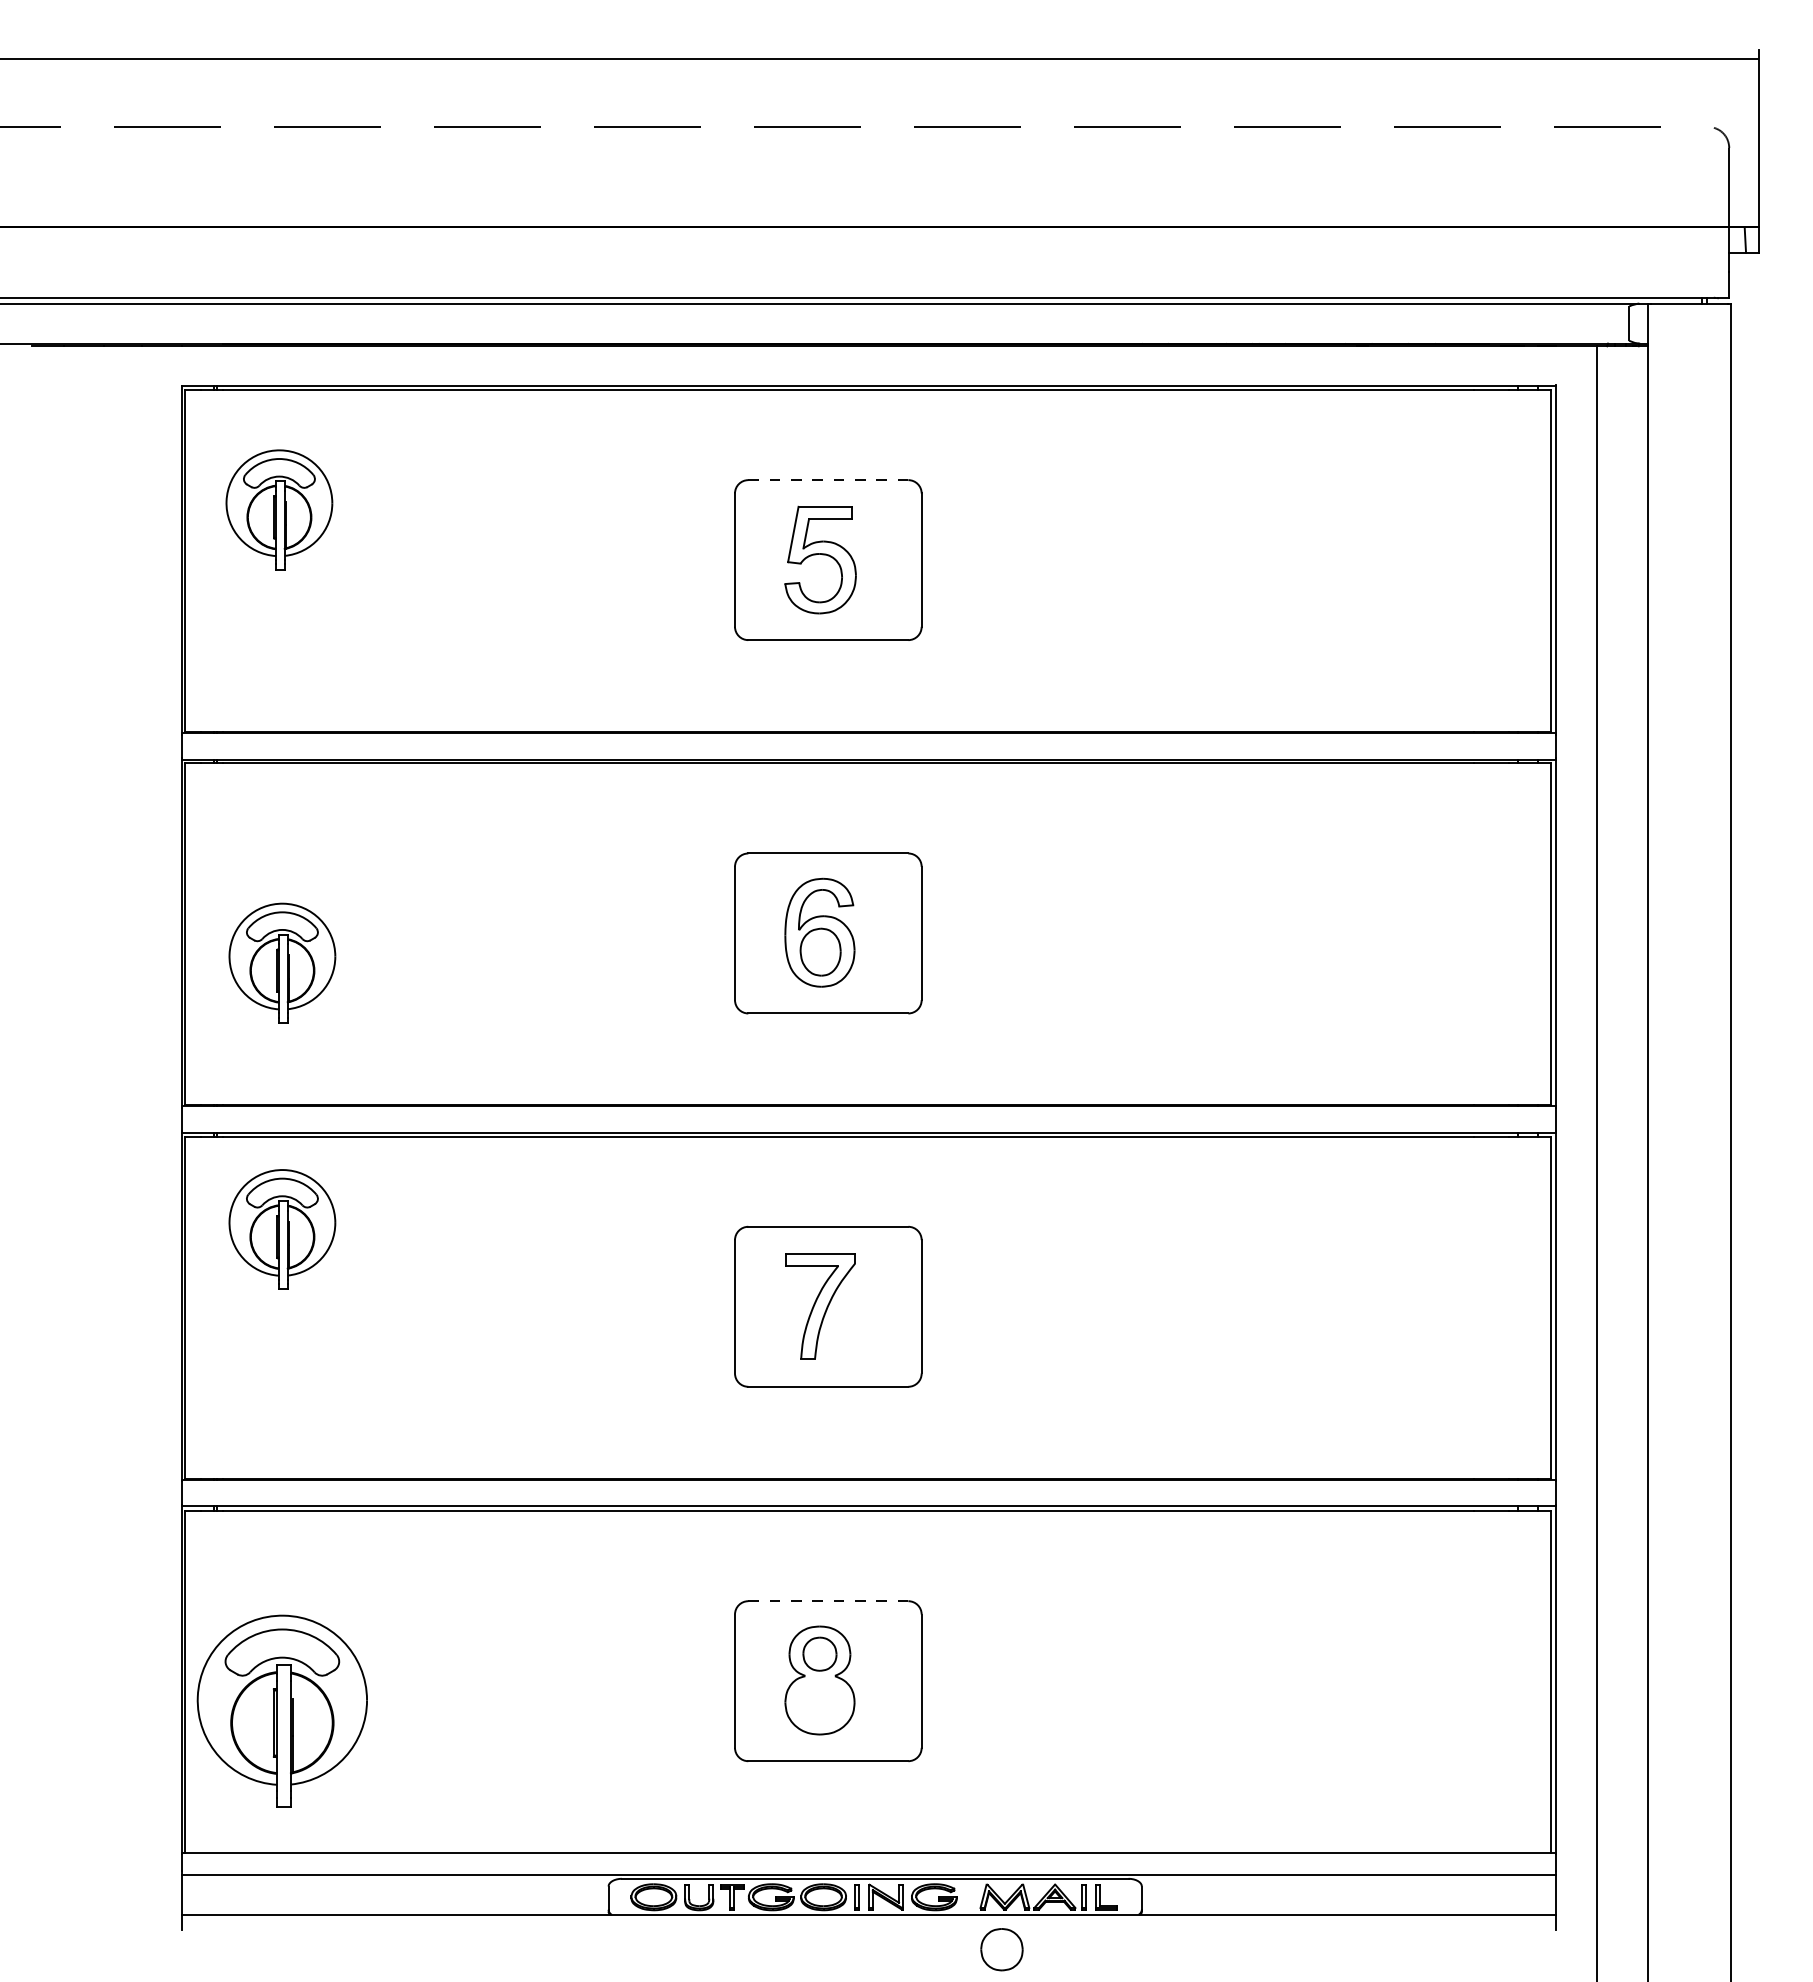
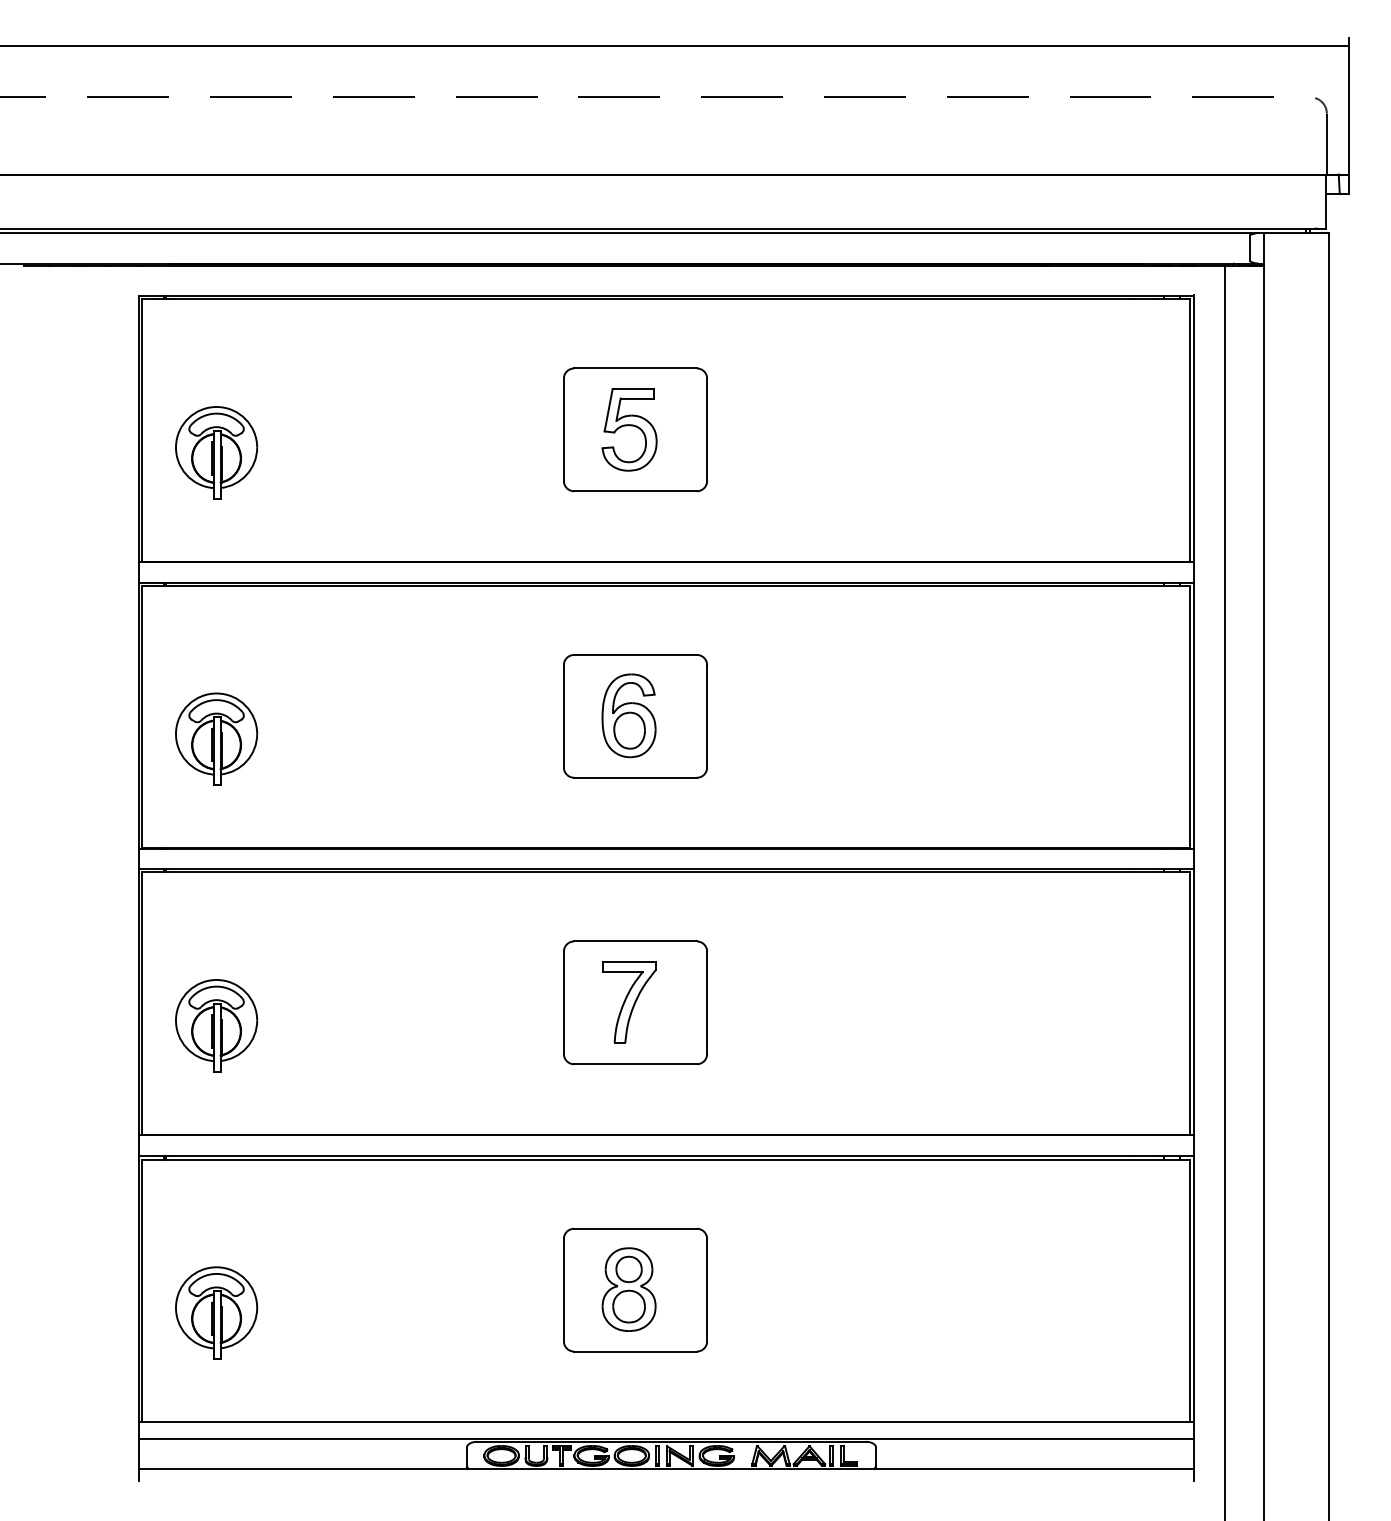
line: (828, 480) -> (635, 368), dashed -> solid
part: (279, 509) -> (216, 452), moved
part: (282, 1229) -> (216, 1025), moved
line: (828, 1601) -> (635, 1228), dashed -> solid
part: (282, 1710) -> (216, 1312), size x0.62
part: (1001, 1949) -> (628, 1306), moved

